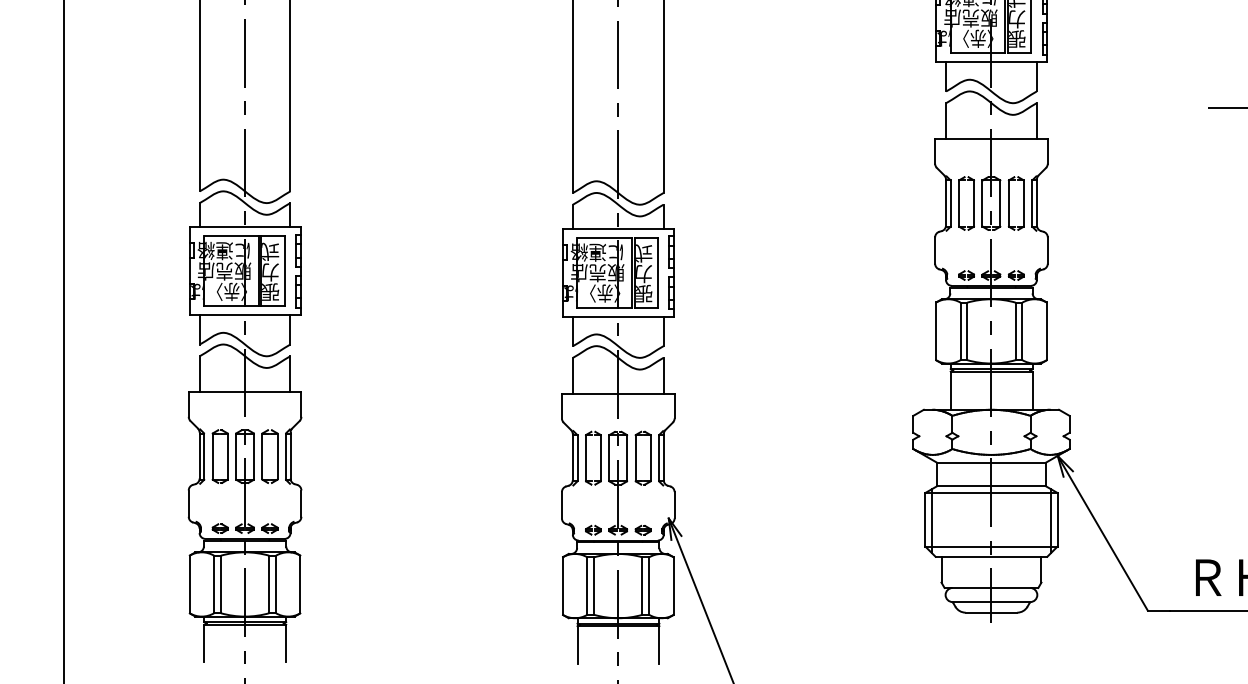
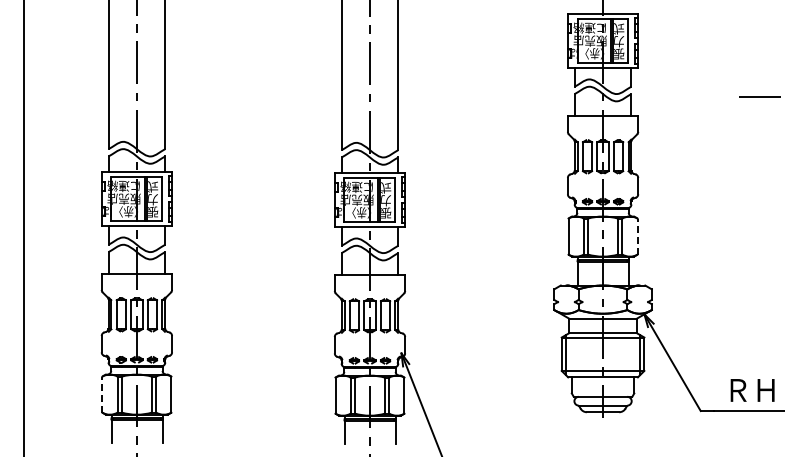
line: (1046, 331) -> (637, 236), solid -> dashed
line: (189, 584) -> (102, 394), solid -> dashed

